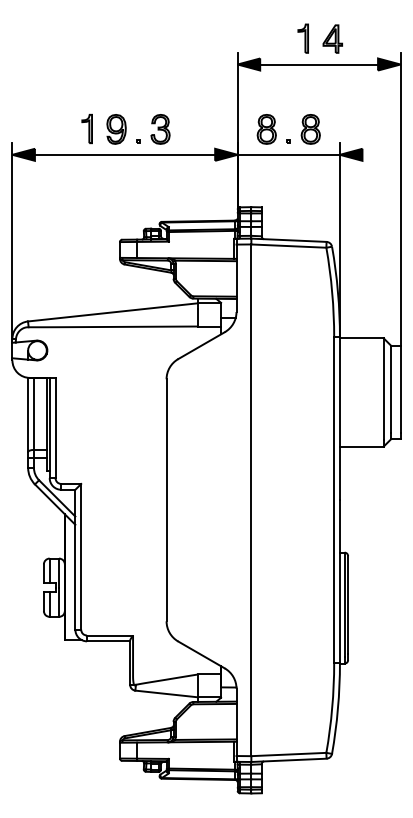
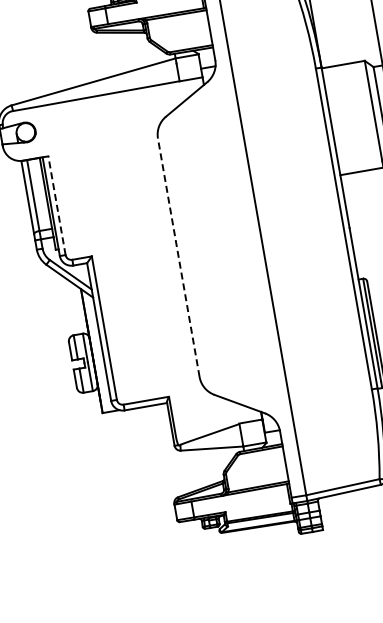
line: (55, 427) -> (56, 205), solid -> dashed
line: (166, 499) -> (178, 257), solid -> dashed

